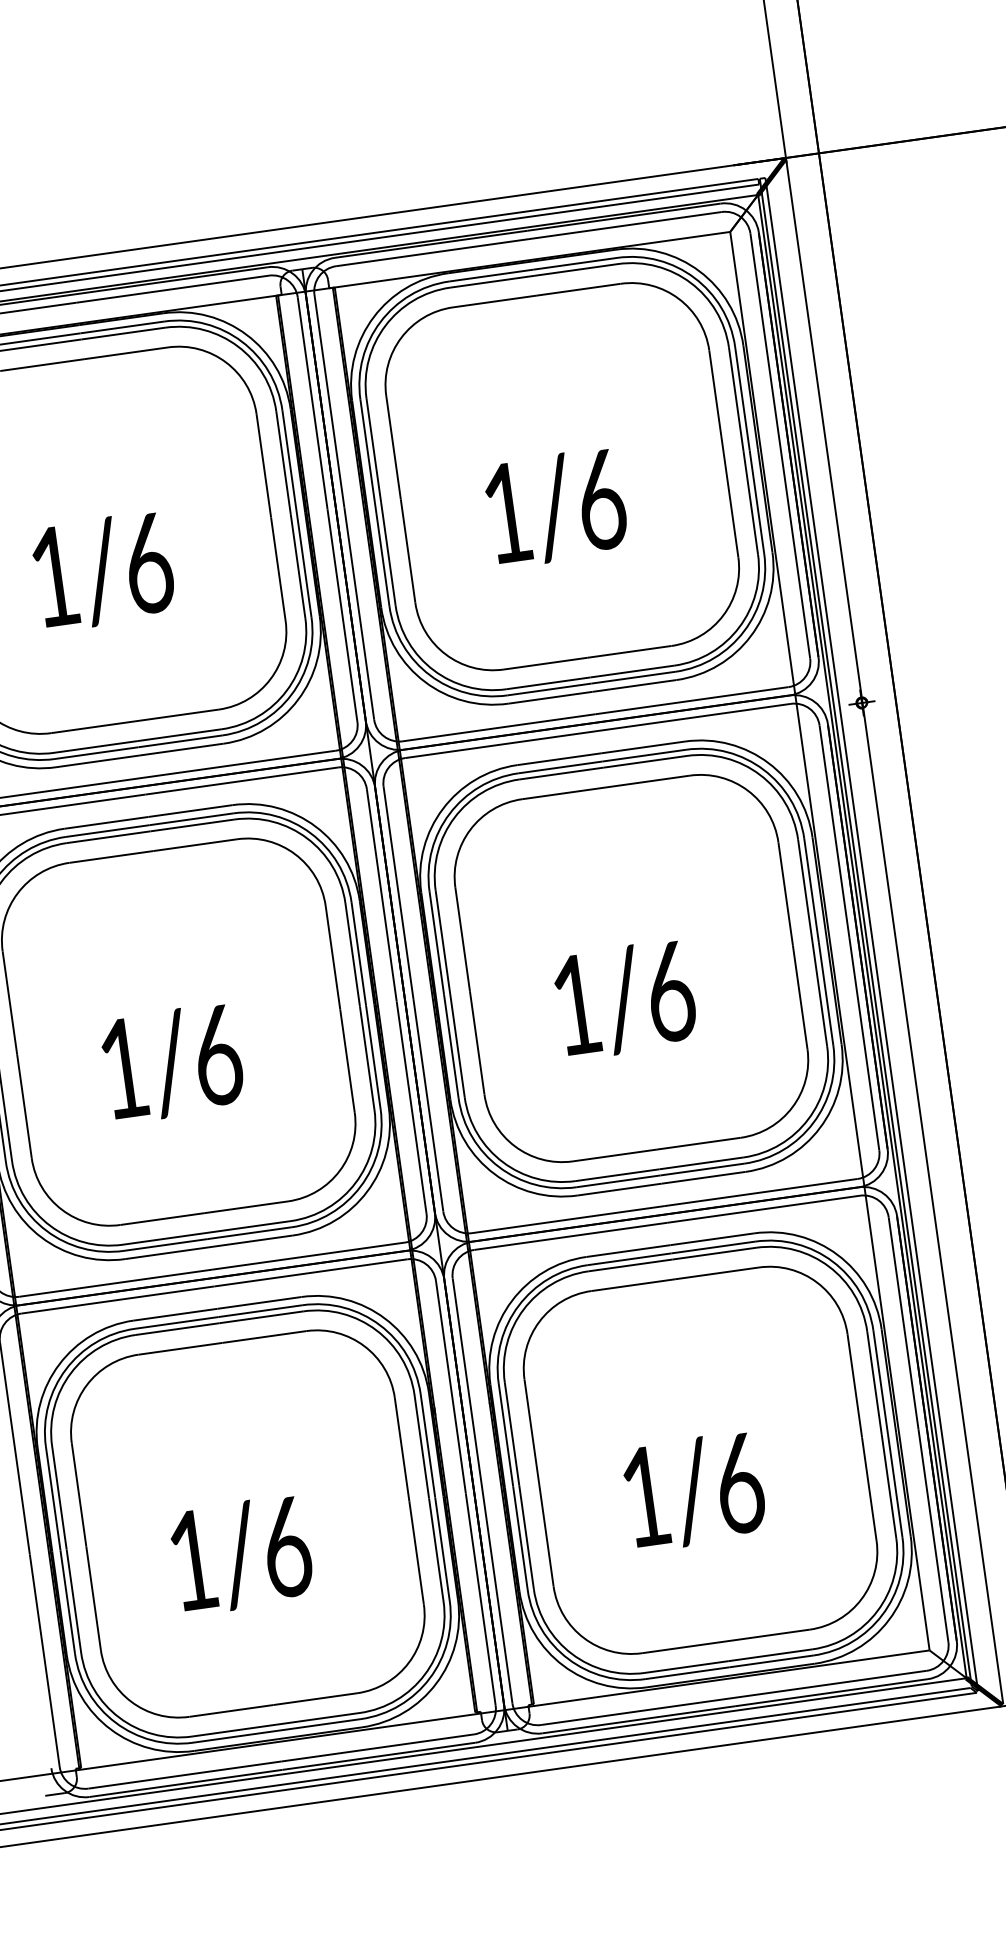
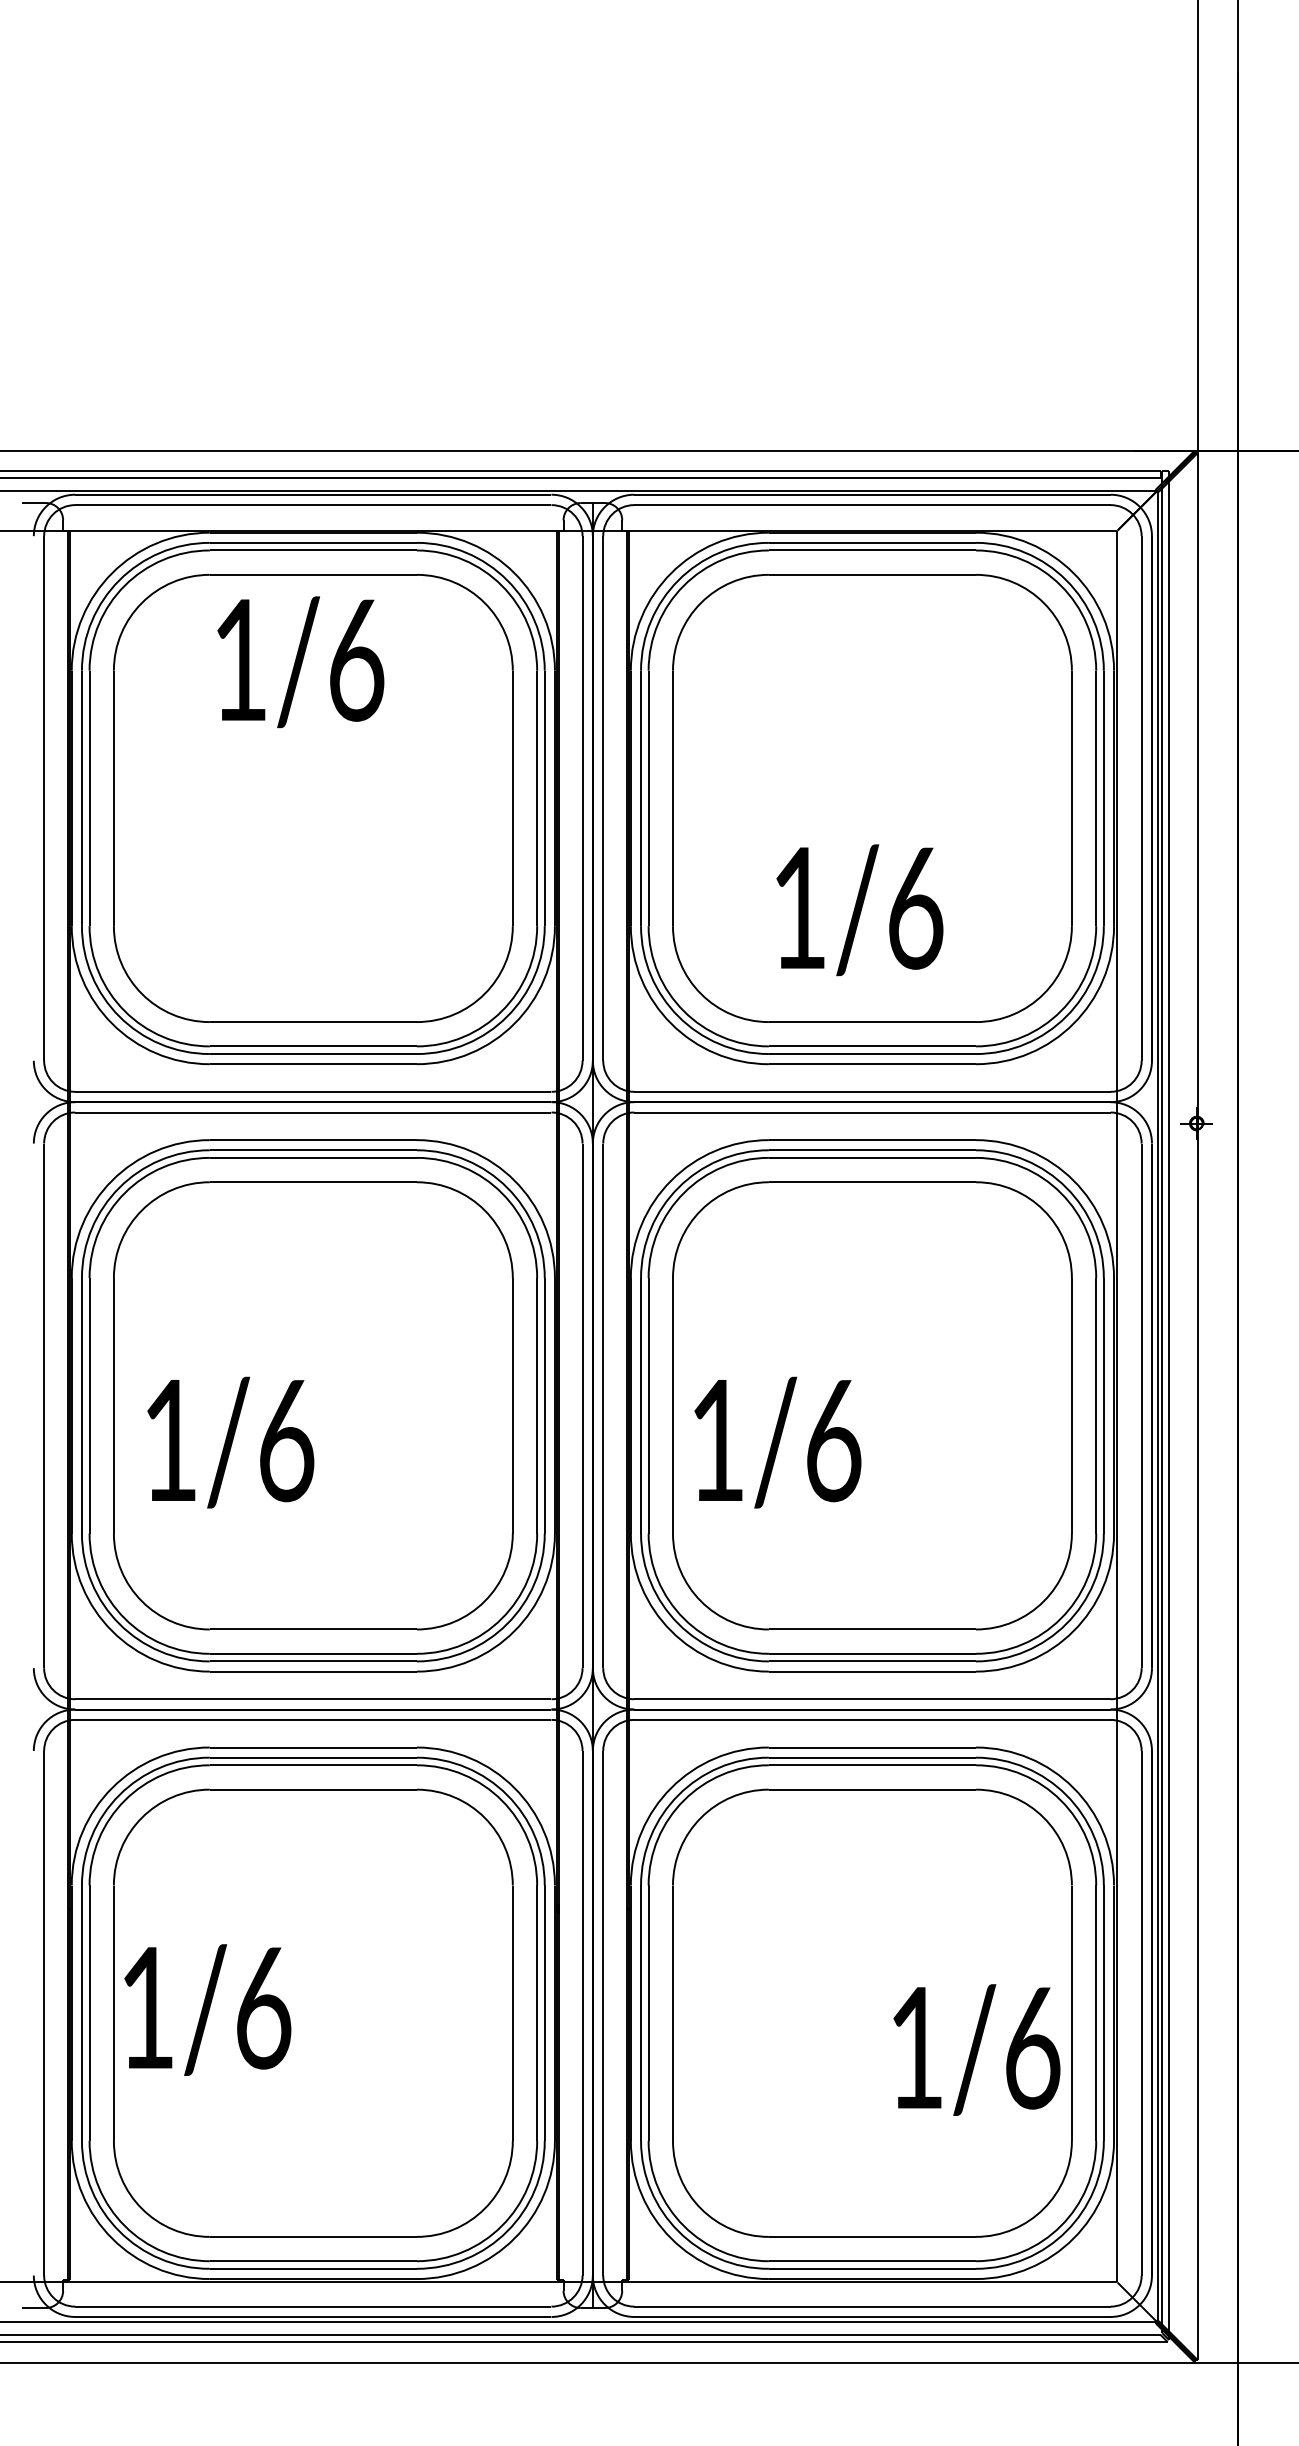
text: (556, 508) -> (859, 910), moved
text: (103, 571) -> (300, 662), moved
text: (625, 999) -> (777, 1442), moved
text: (172, 1063) -> (230, 1442), moved
text: (694, 1491) -> (976, 2049), moved
text: (241, 1554) -> (207, 2009), moved

